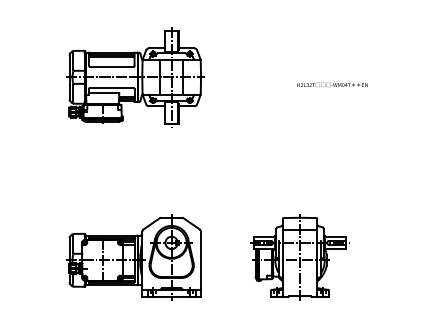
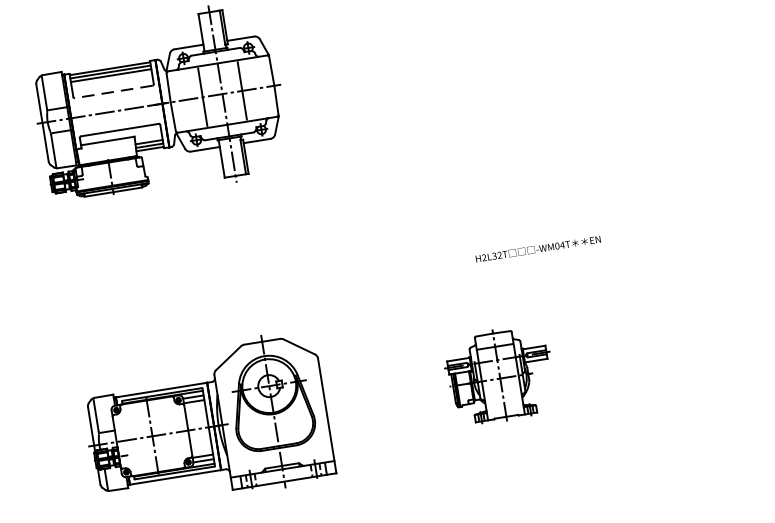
line: (111, 66) -> (113, 91), solid -> dashed
text: (332, 84) -> (538, 248), moved
part: (299, 257) -> (498, 375), size x0.6

